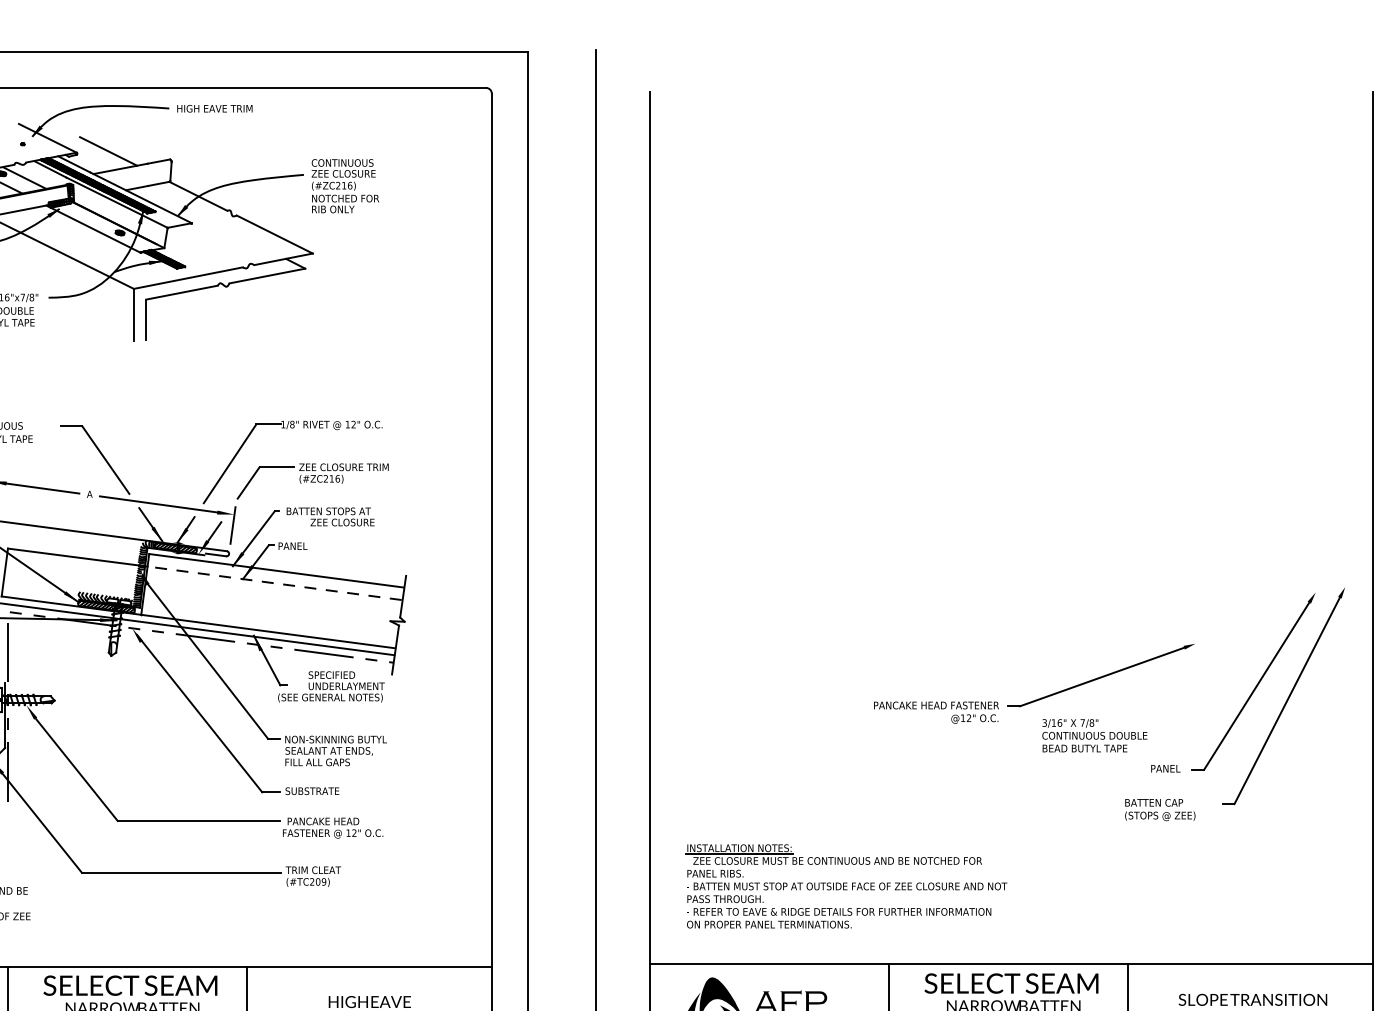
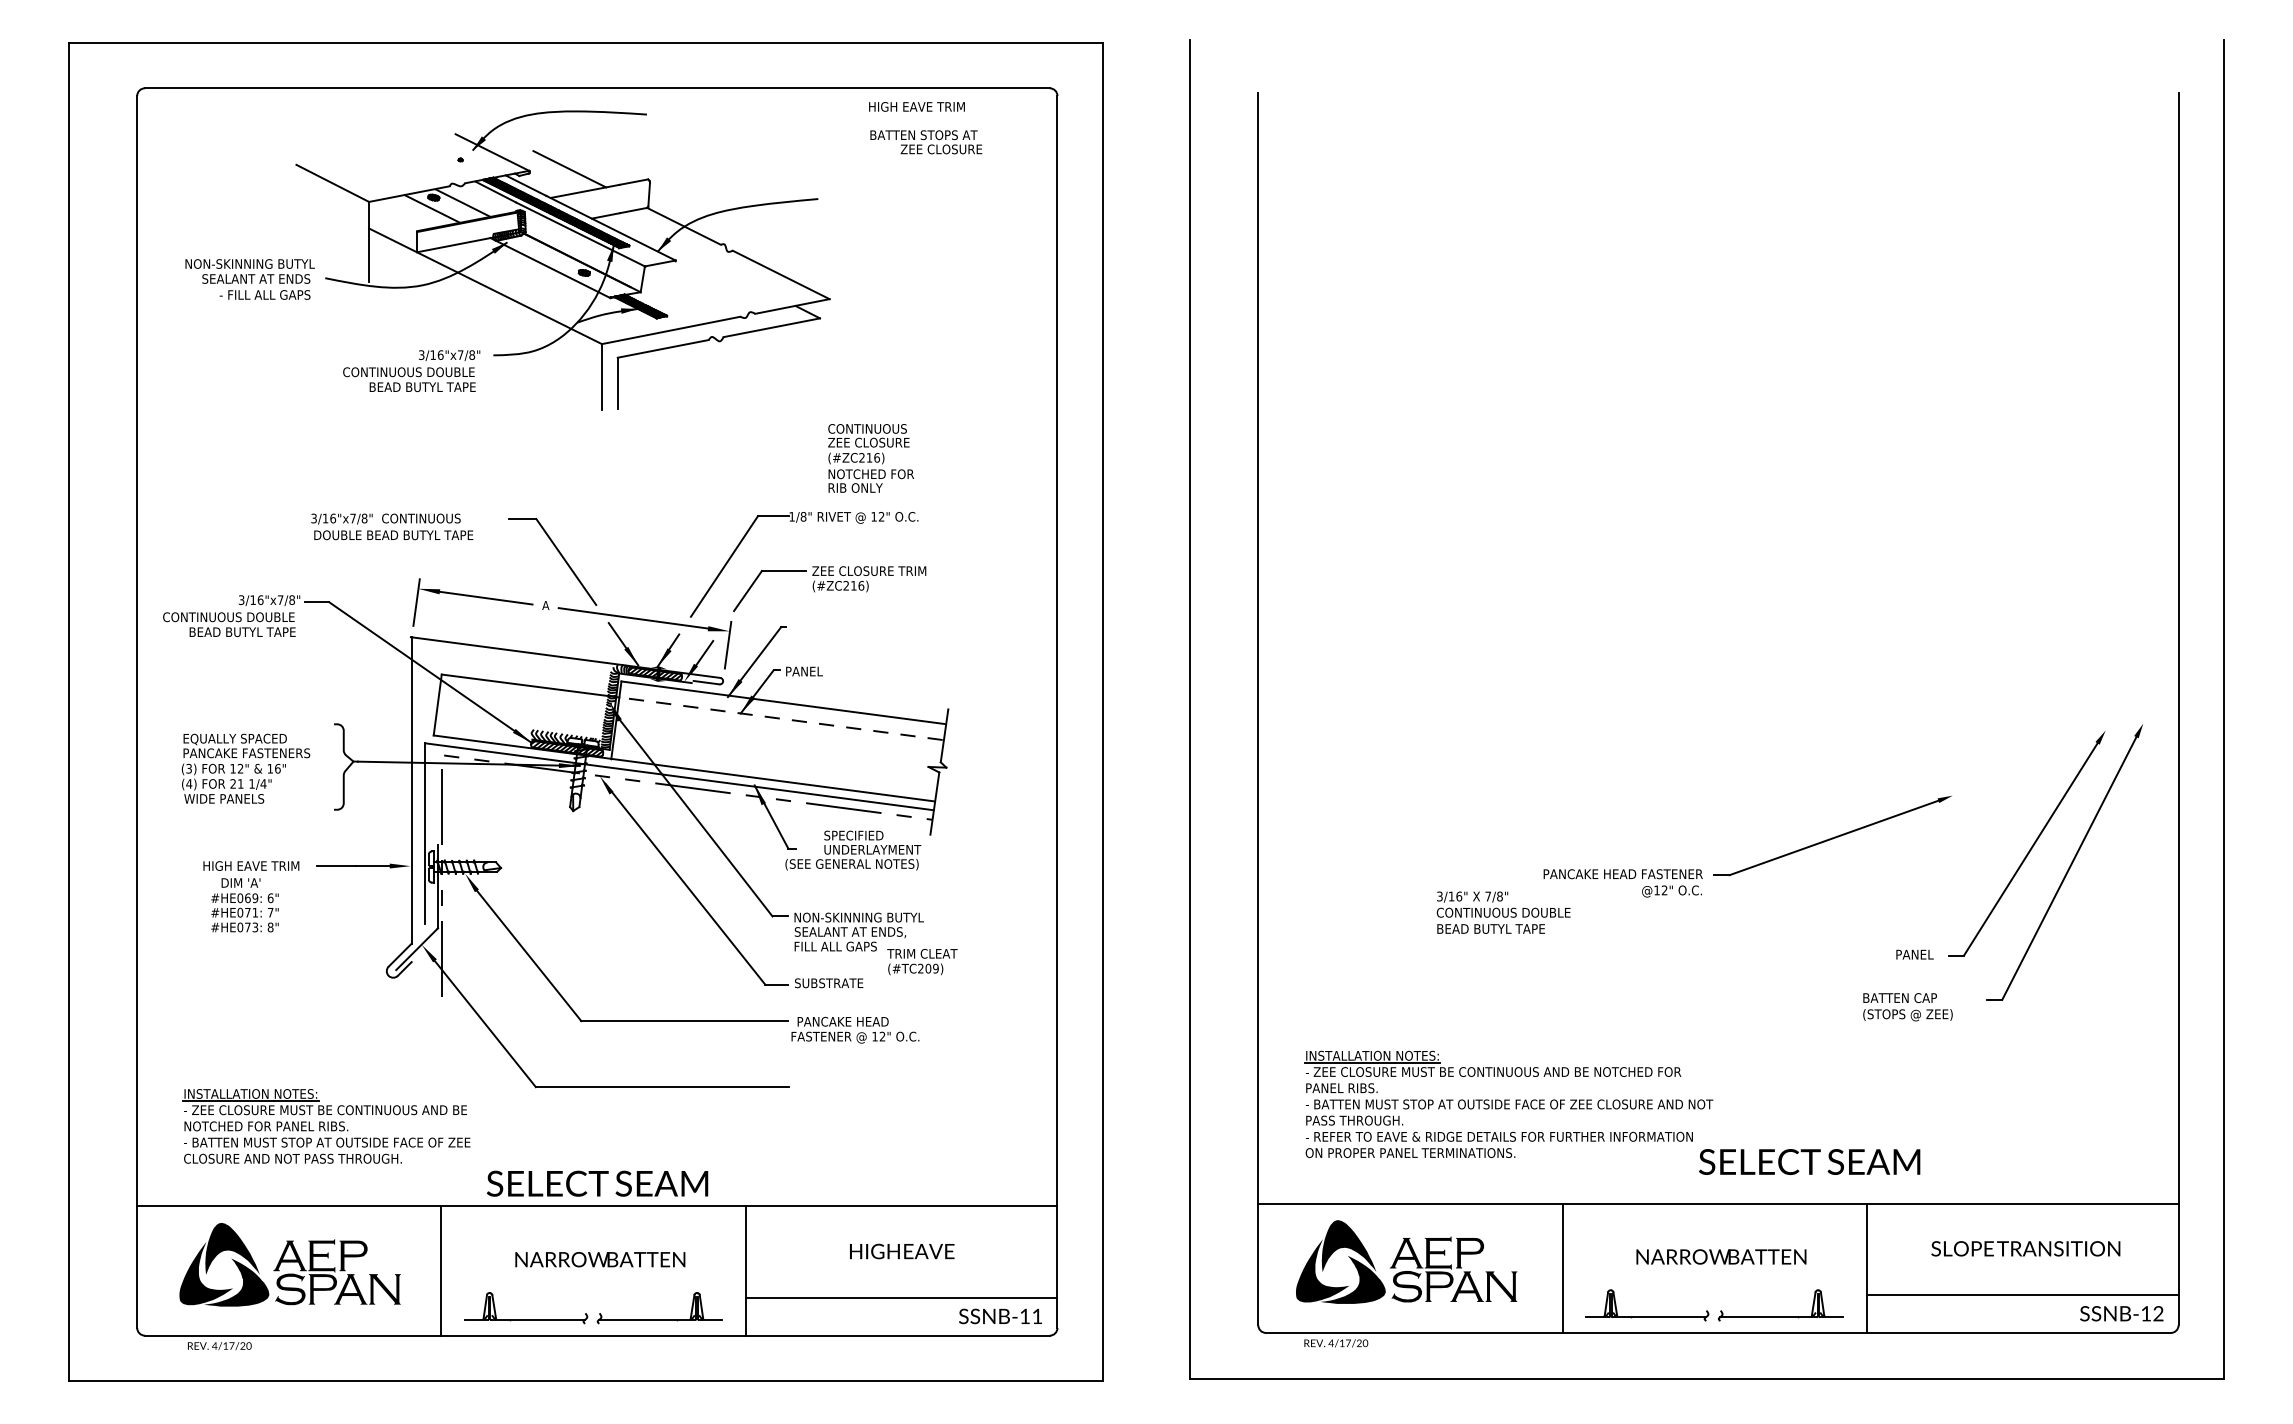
text: (214, 108) -> (916, 106), moved
text: (344, 186) -> (870, 458), moved
text: (330, 517) -> (926, 142), moved
text: (1094, 735) -> (1503, 912), moved
text: (313, 877) -> (922, 962), moved
text: (1011, 983) -> (1809, 1161), moved
text: (130, 985) -> (597, 1183), moved

